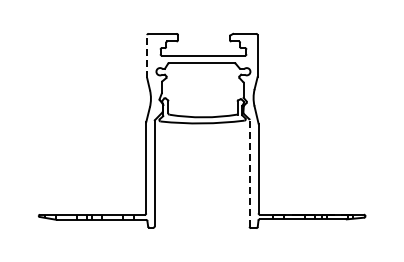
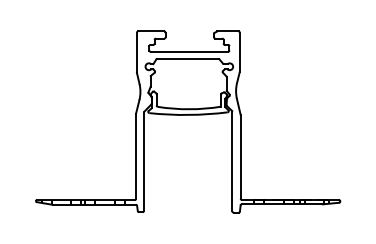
line: (147, 56) -> (137, 52), dashed -> solid
line: (249, 172) -> (232, 160), dashed -> solid

